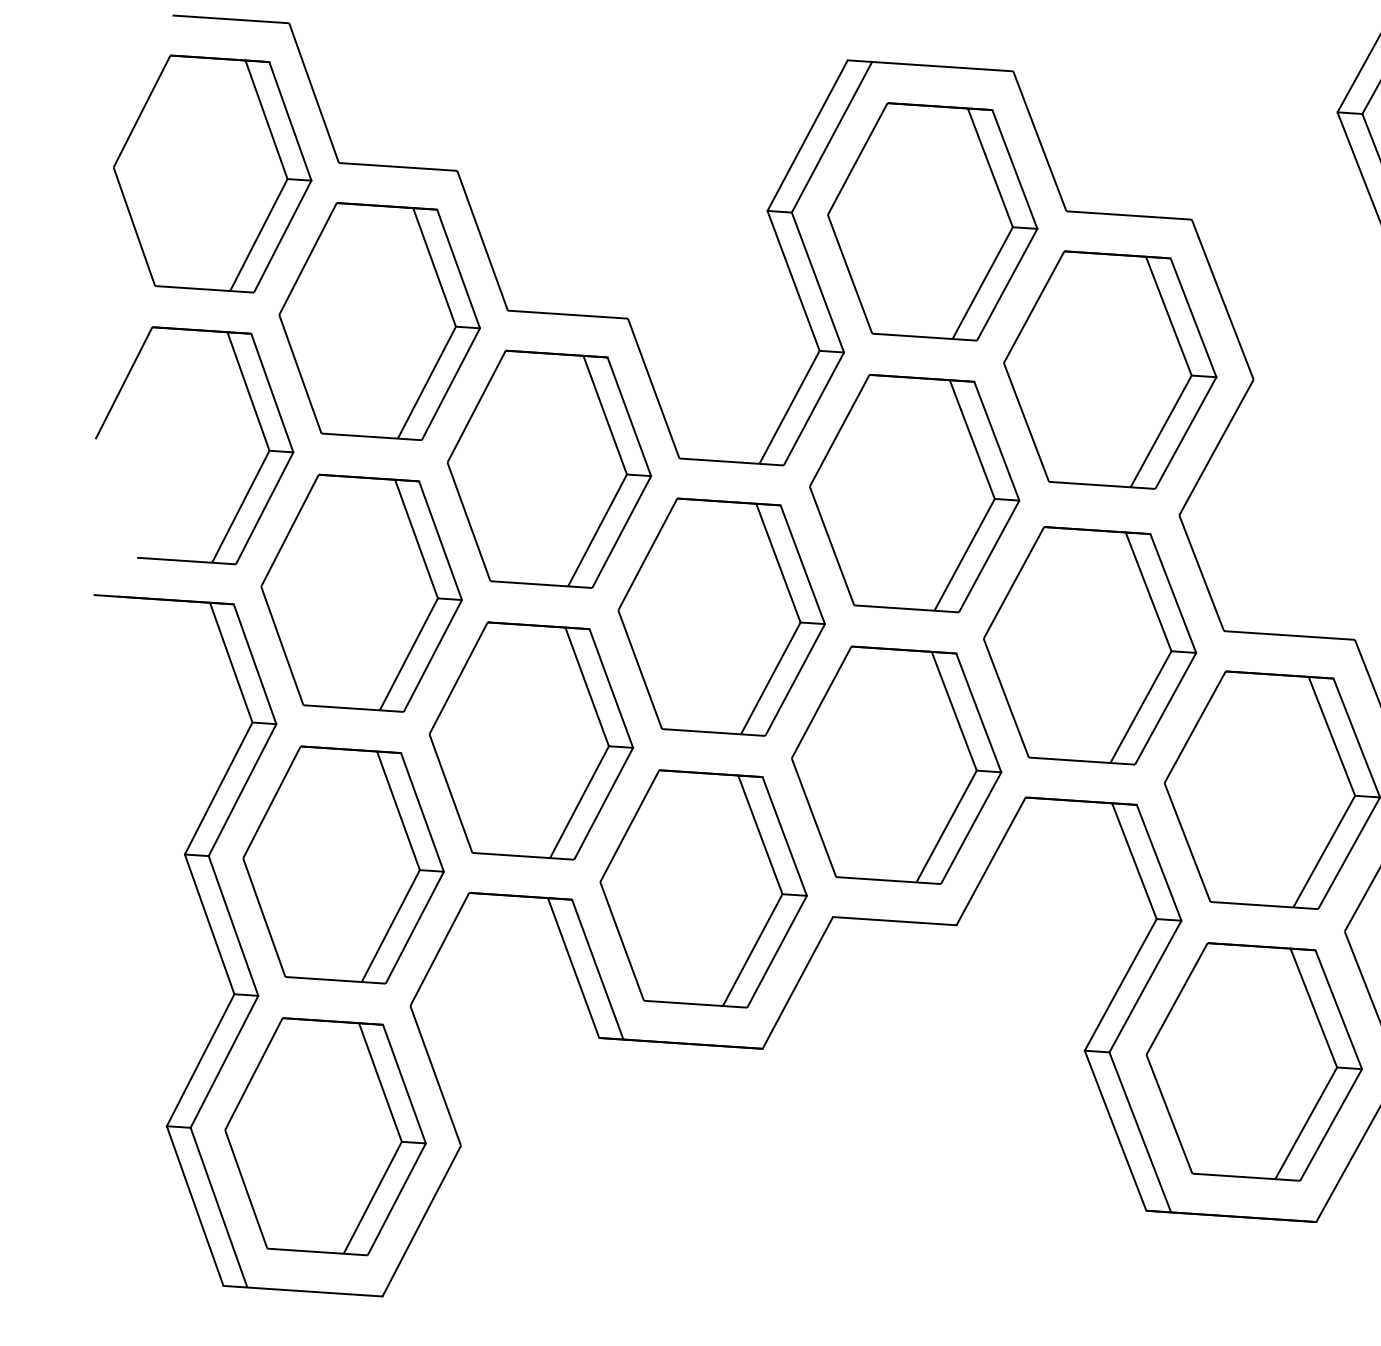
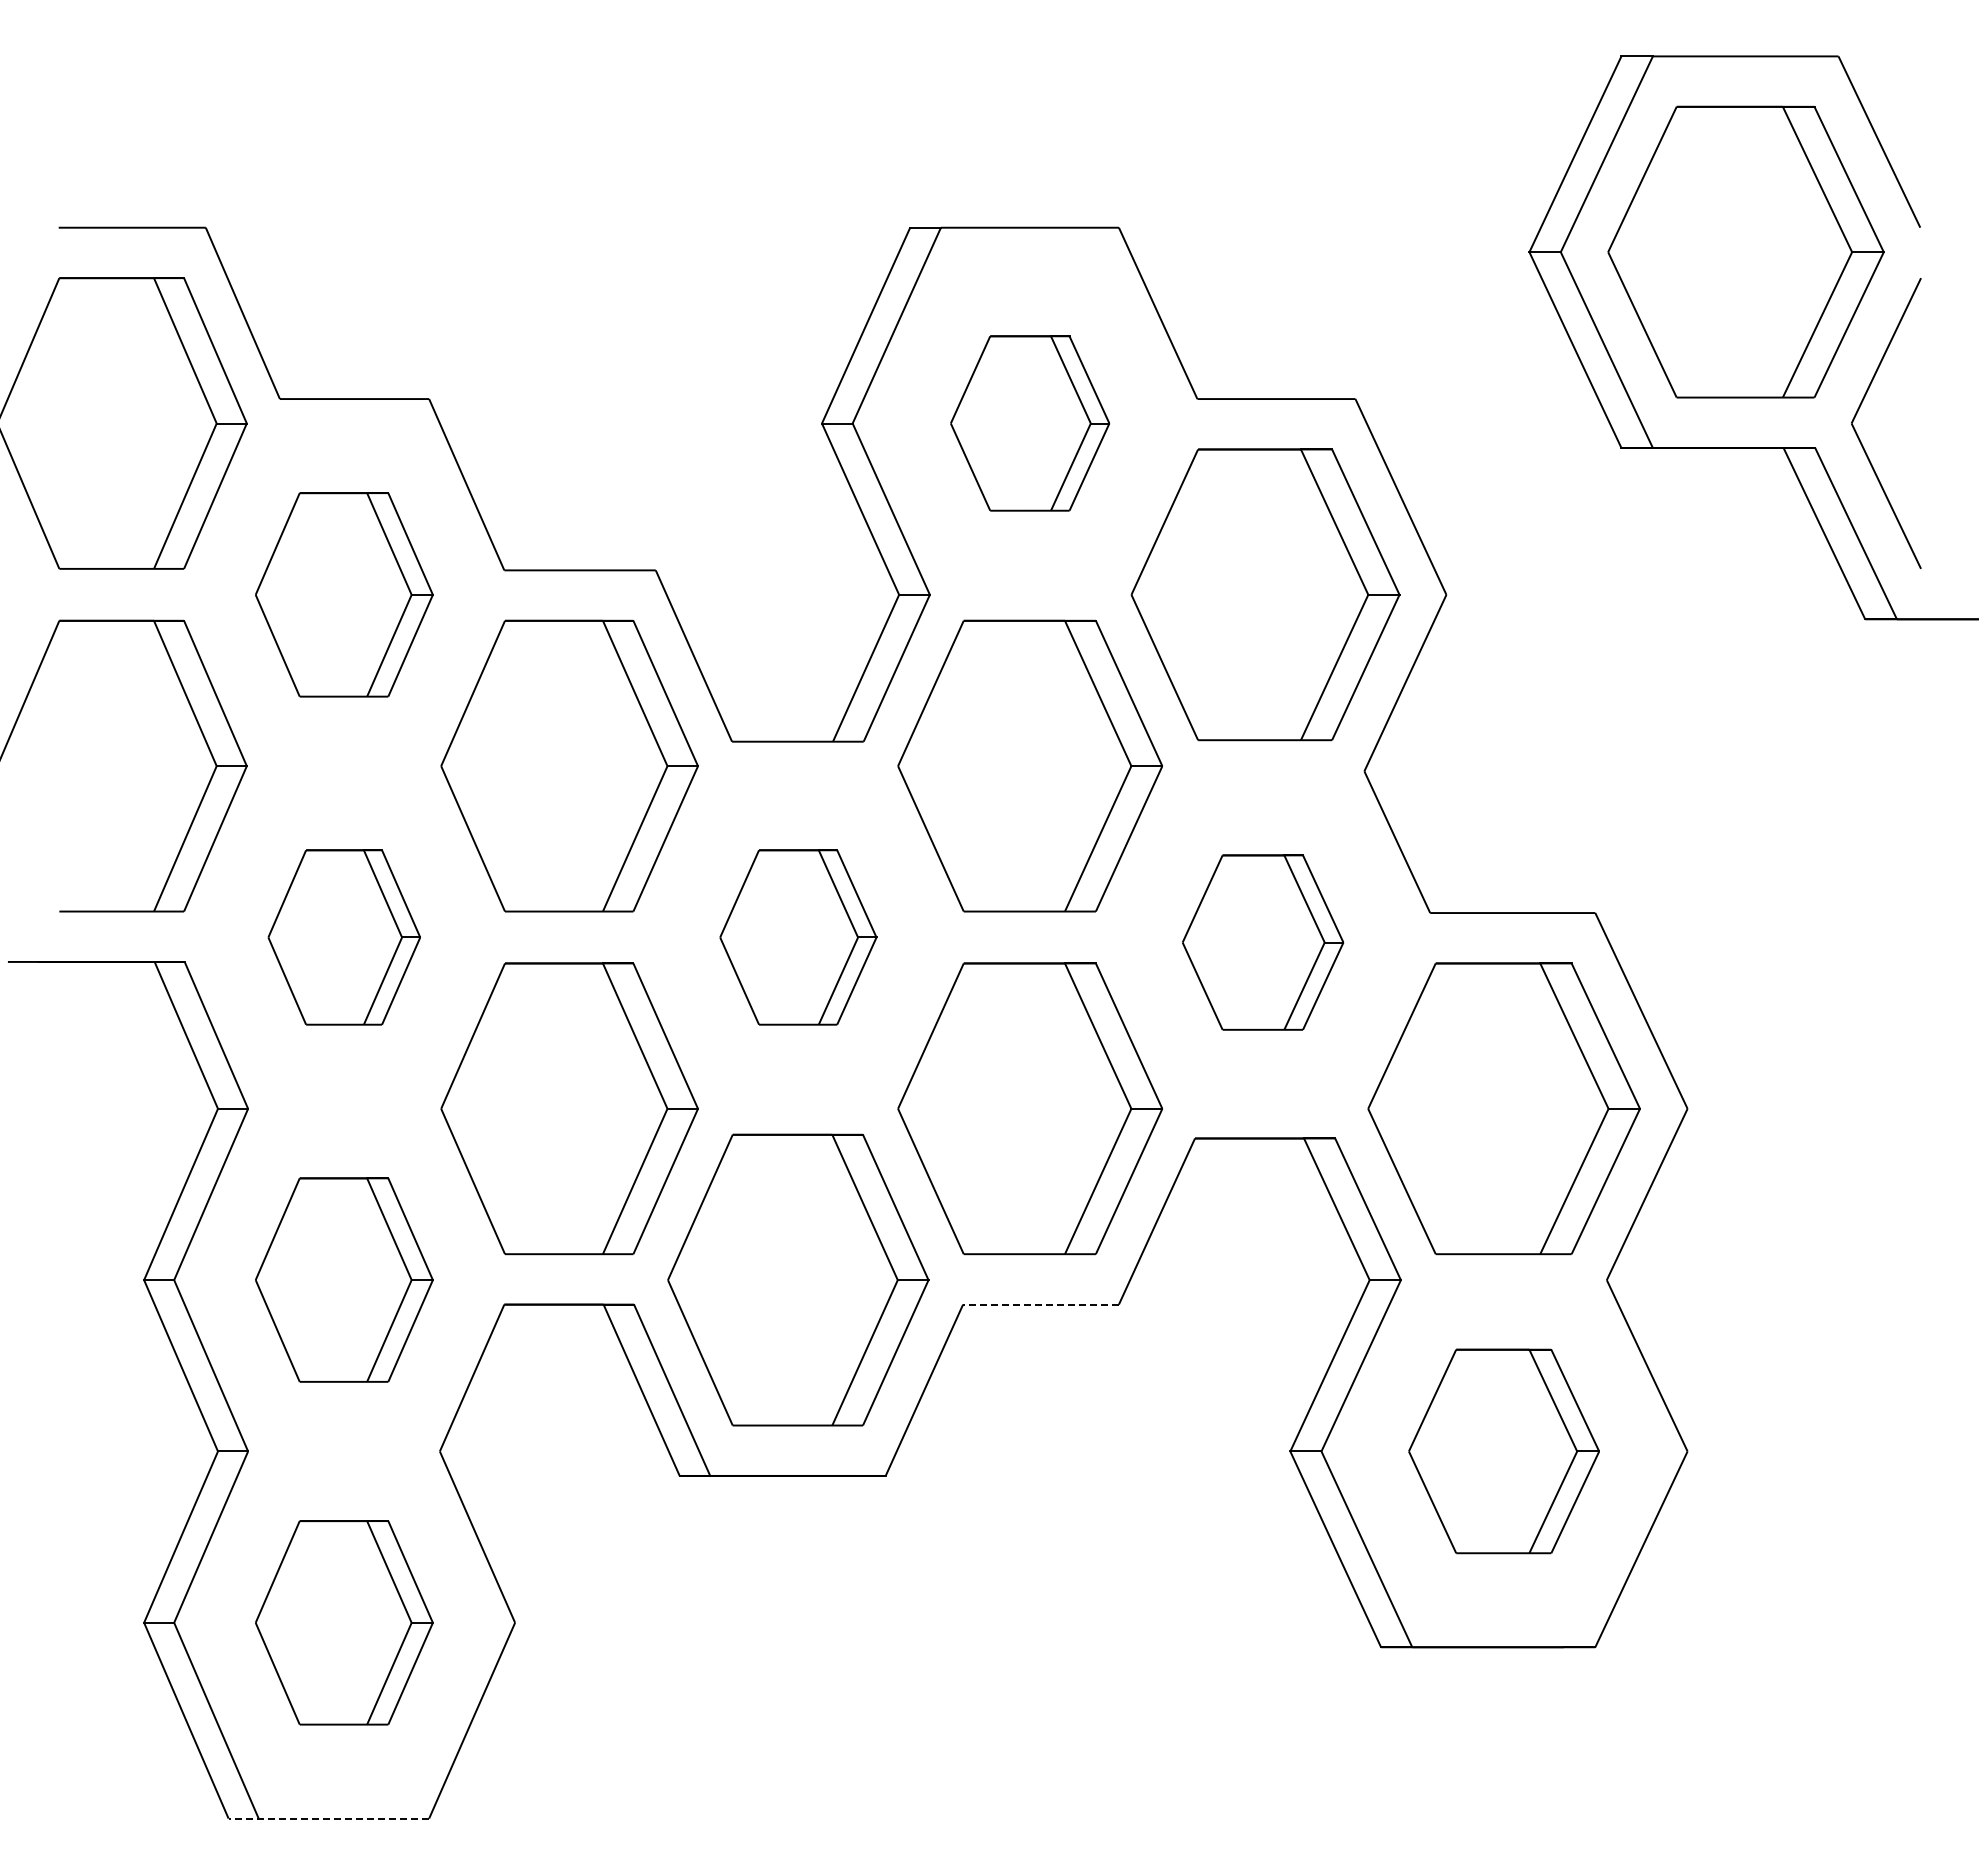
part: (932, 221) -> (1029, 423), size x0.6
part: (379, 321) -> (344, 594), size x0.7
part: (361, 593) -> (344, 937), size x0.6
part: (721, 617) -> (798, 937), size x0.6
part: (1089, 645) -> (1262, 942), size x0.6
part: (343, 864) -> (344, 1279), size x0.7
line: (895, 921) -> (1041, 1304), solid -> dashed
part: (1253, 1061) -> (1503, 1451), size x0.7
part: (325, 1136) -> (344, 1622), size x0.7
line: (302, 1291) -> (328, 1818), solid -> dashed

